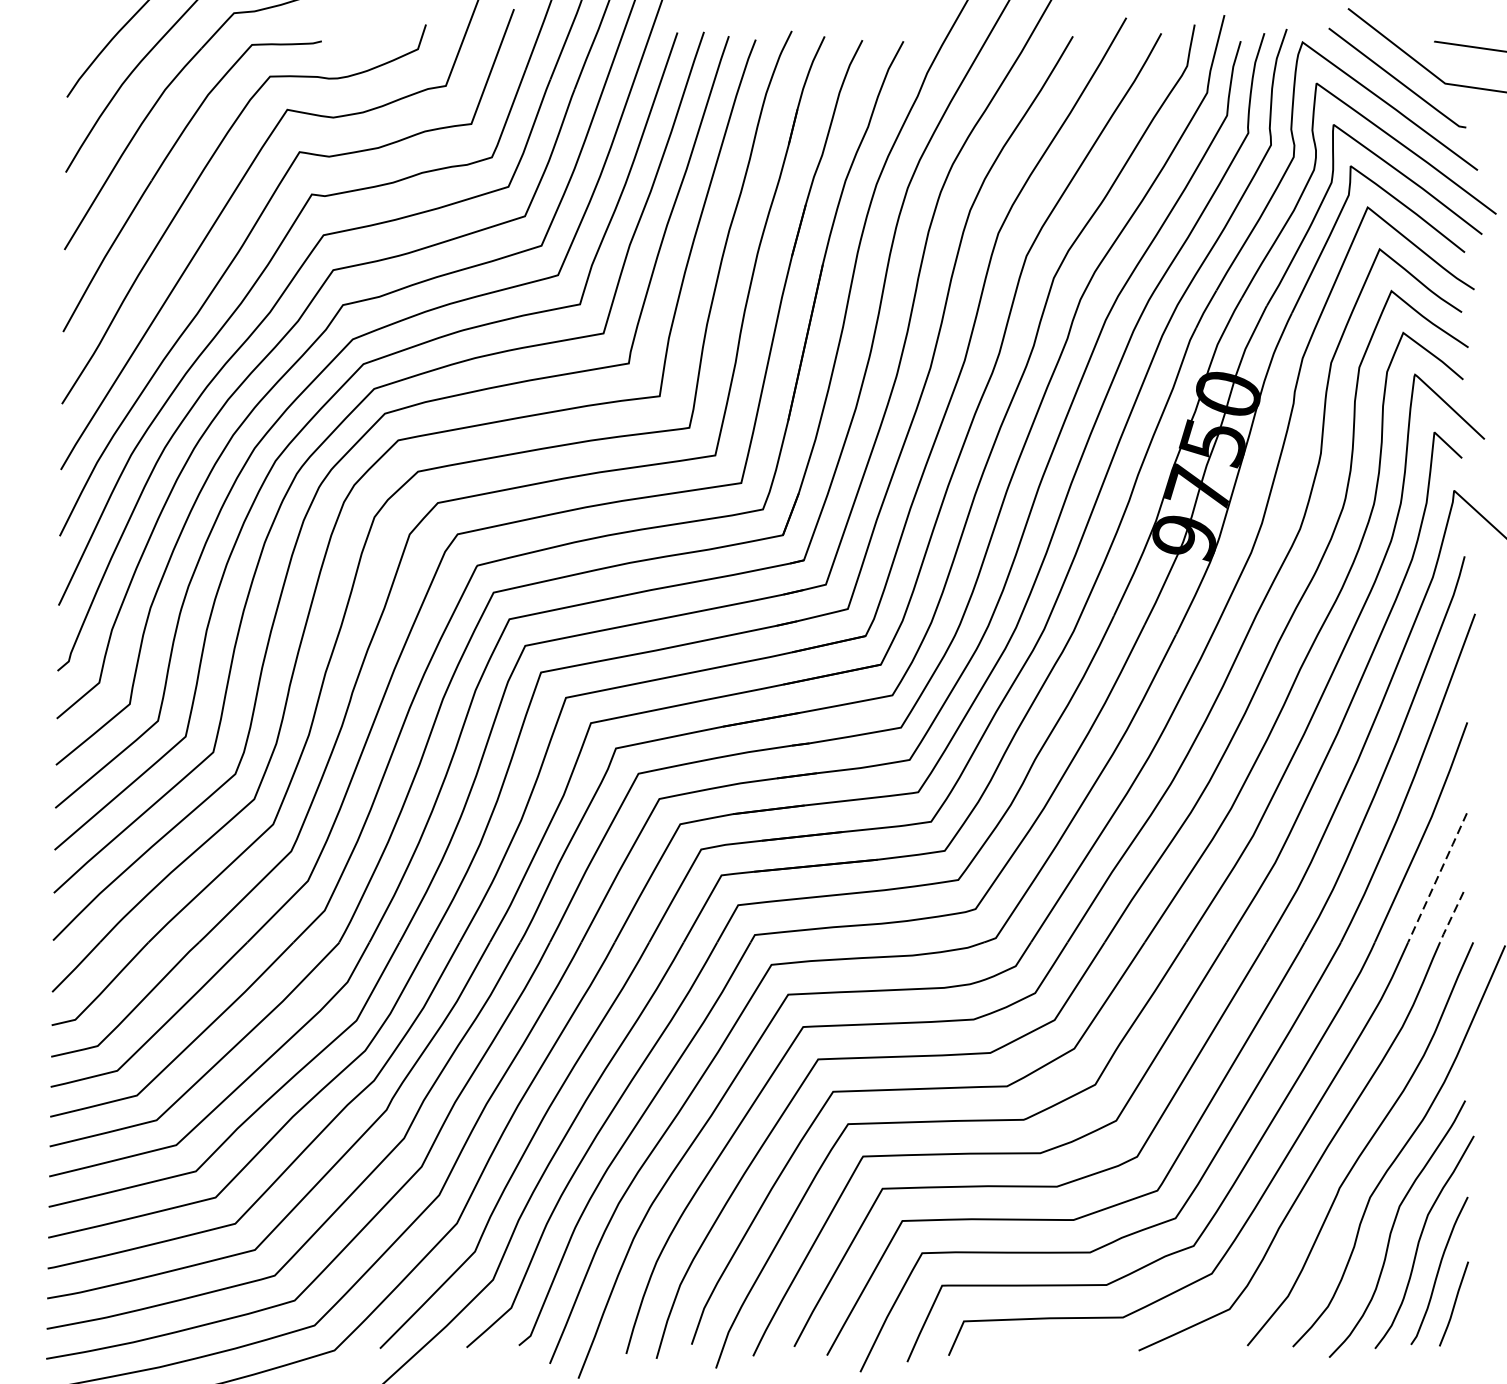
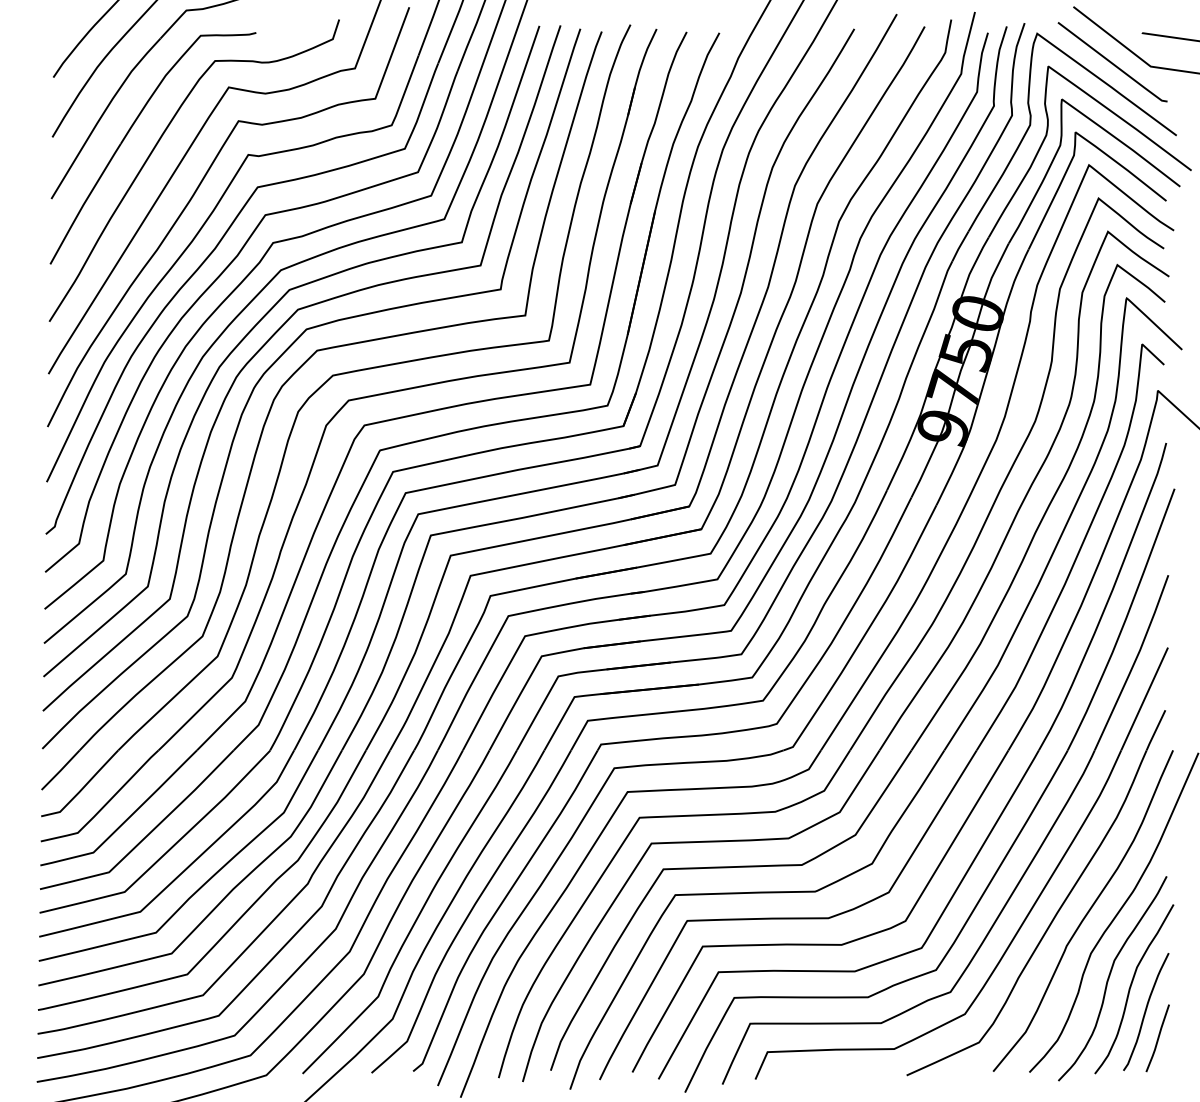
line: (1437, 877) -> (1144, 698), dashed -> solid
line: (1451, 918) -> (1155, 731), dashed -> solid

